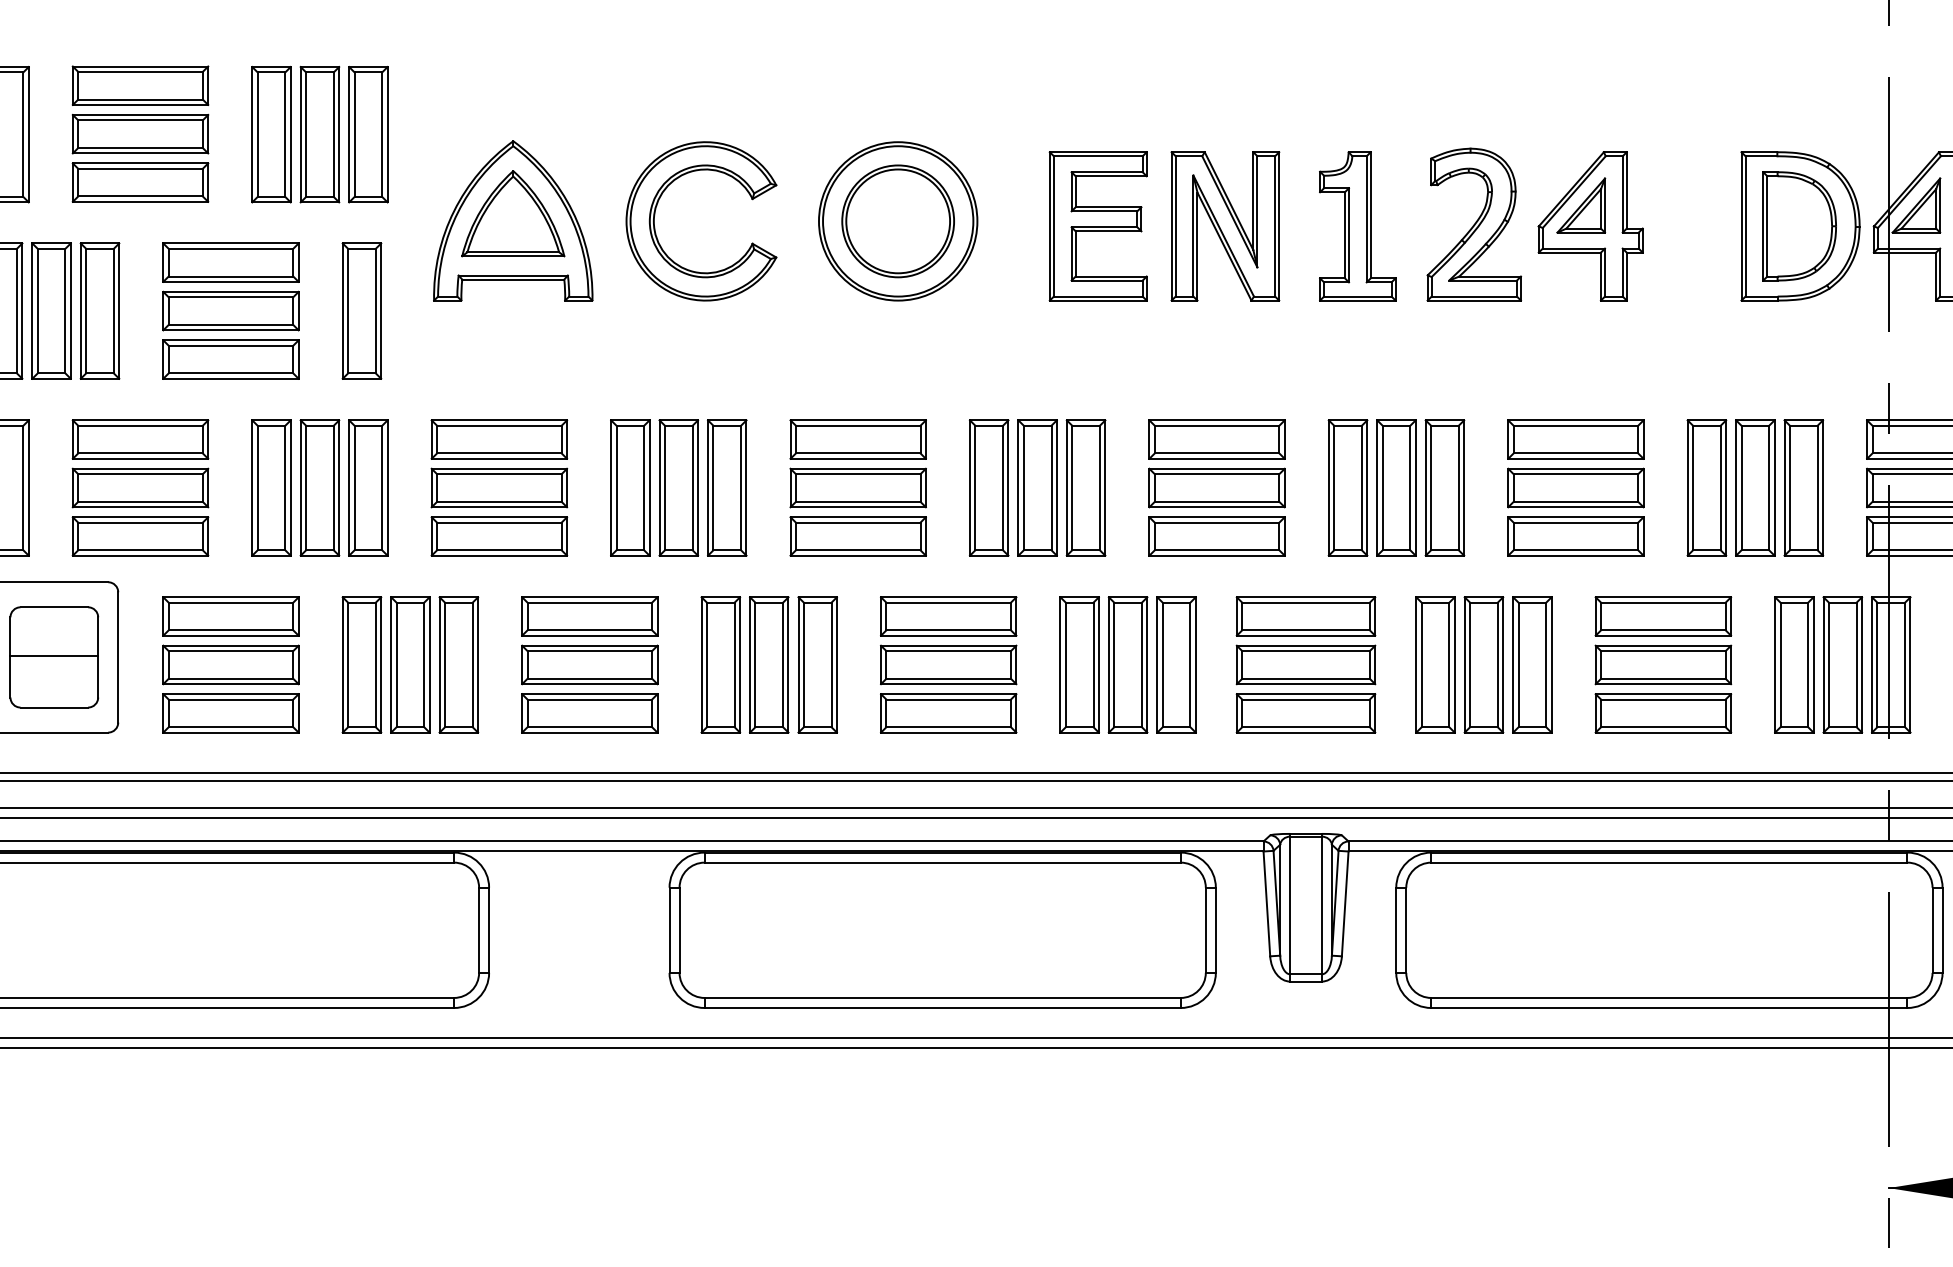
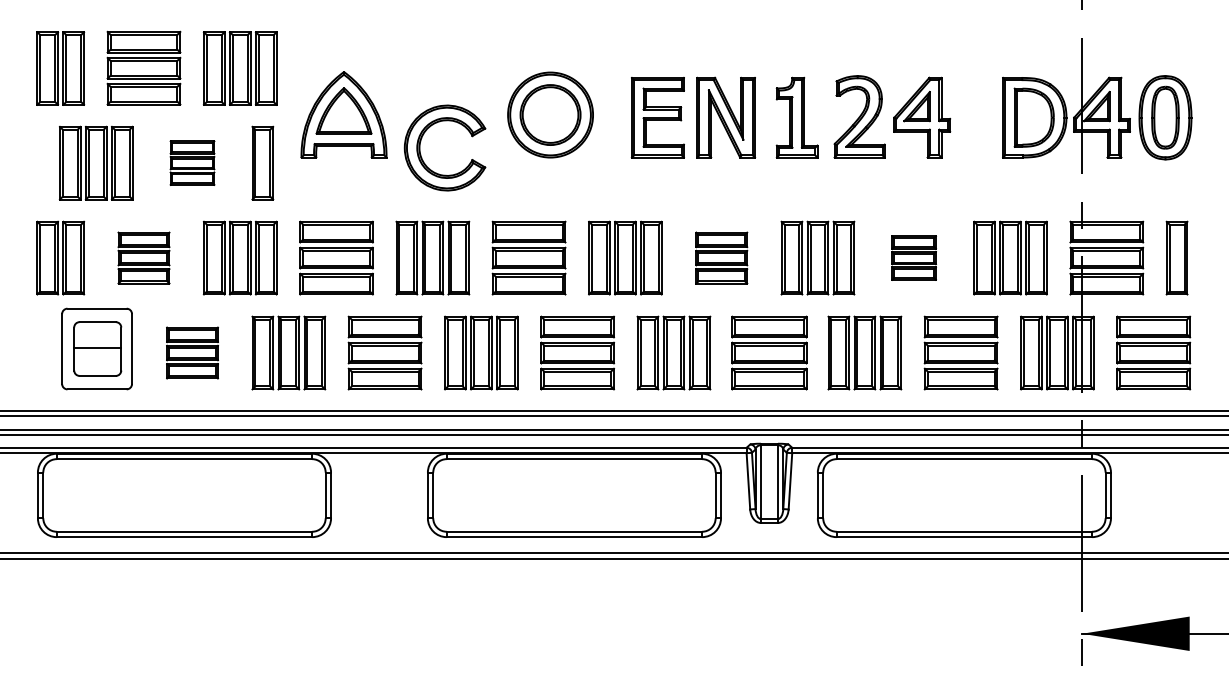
part: (659, 203) -> (422, 138), moved
part: (230, 309) -> (192, 162), size x0.6
part: (139, 486) -> (143, 257), size x0.7
part: (1216, 486) -> (721, 257), size x0.7
part: (1574, 486) -> (913, 257), size x0.6
part: (230, 663) -> (192, 352), size x0.7

